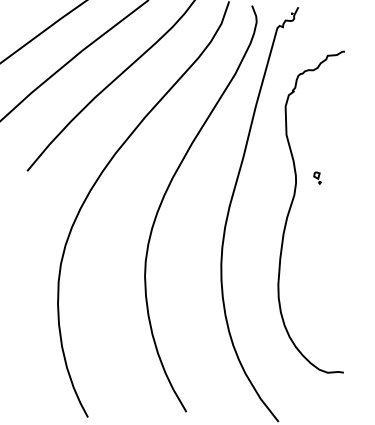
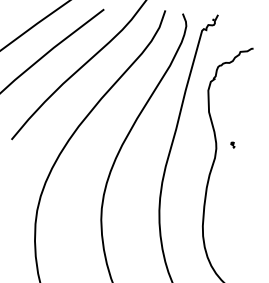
part: (317, 177) -> (232, 144), size x0.6

